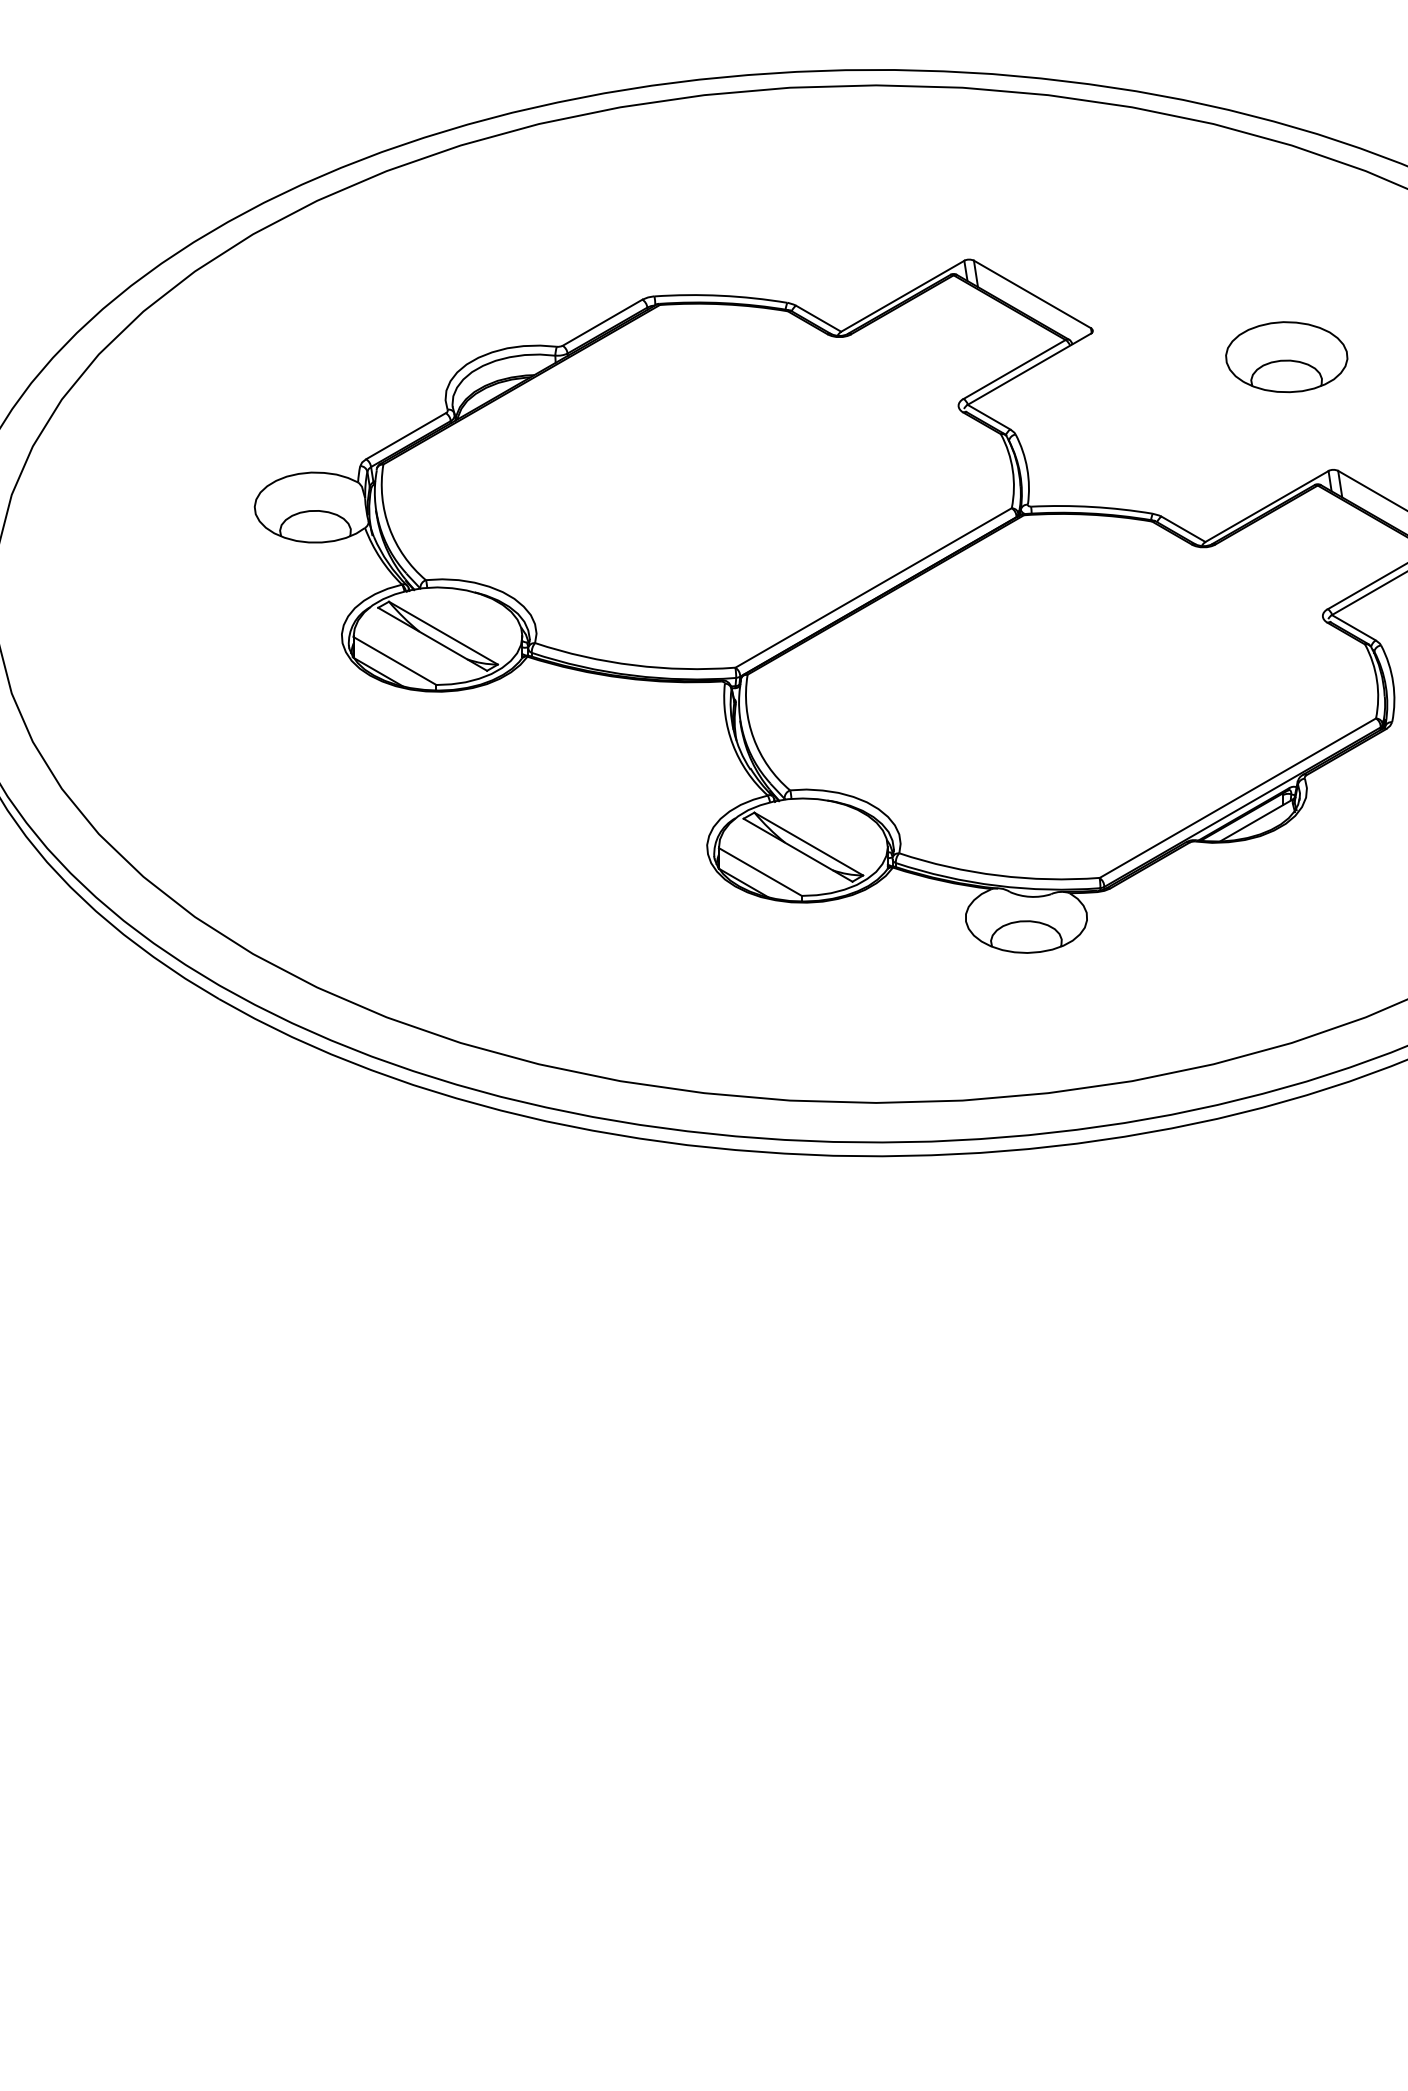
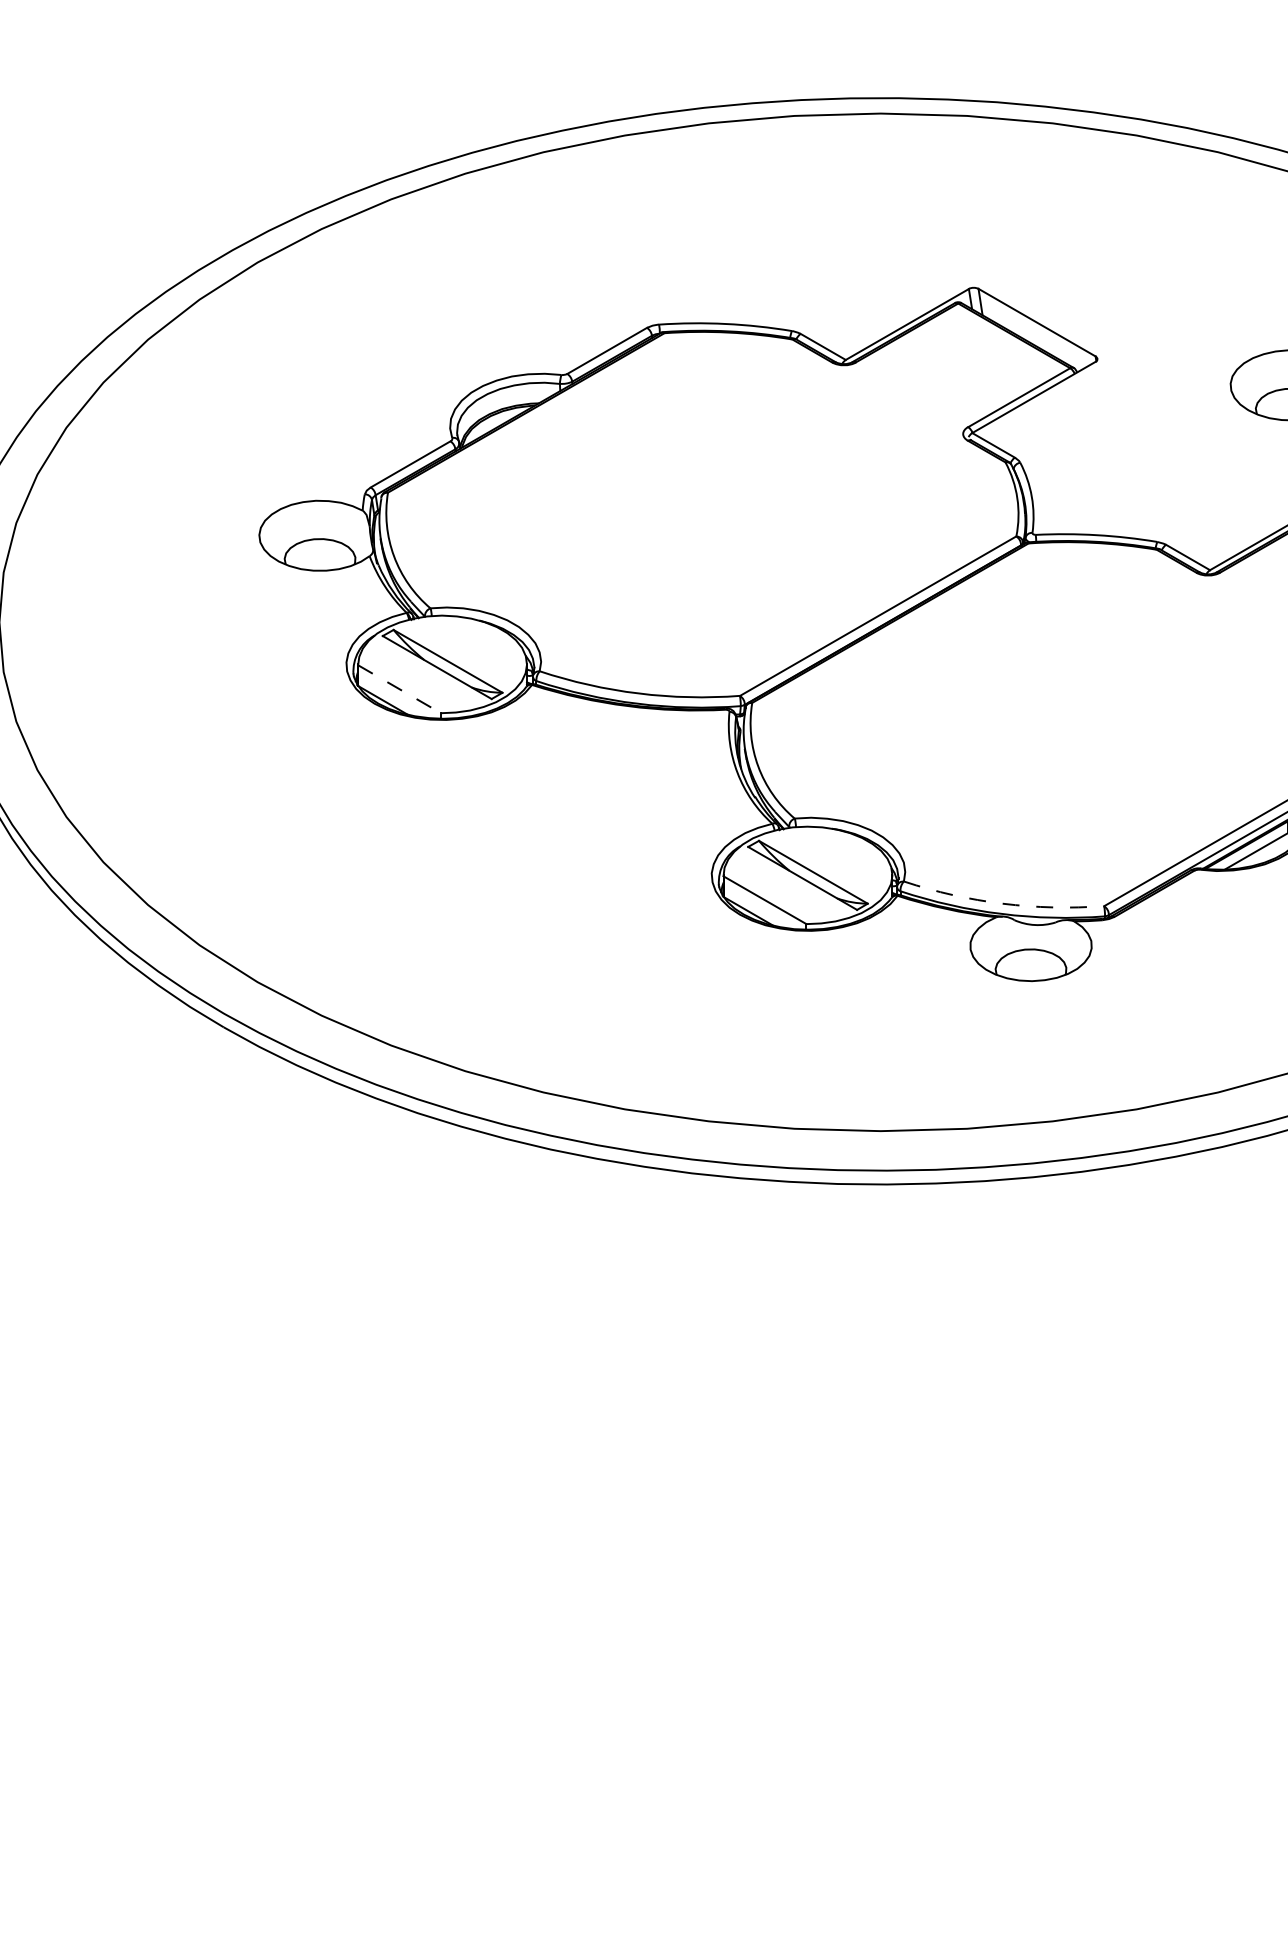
line: (395, 661) -> (400, 689), solid -> dashed
arc: (998, 875) -> (1003, 903), solid -> dashed

